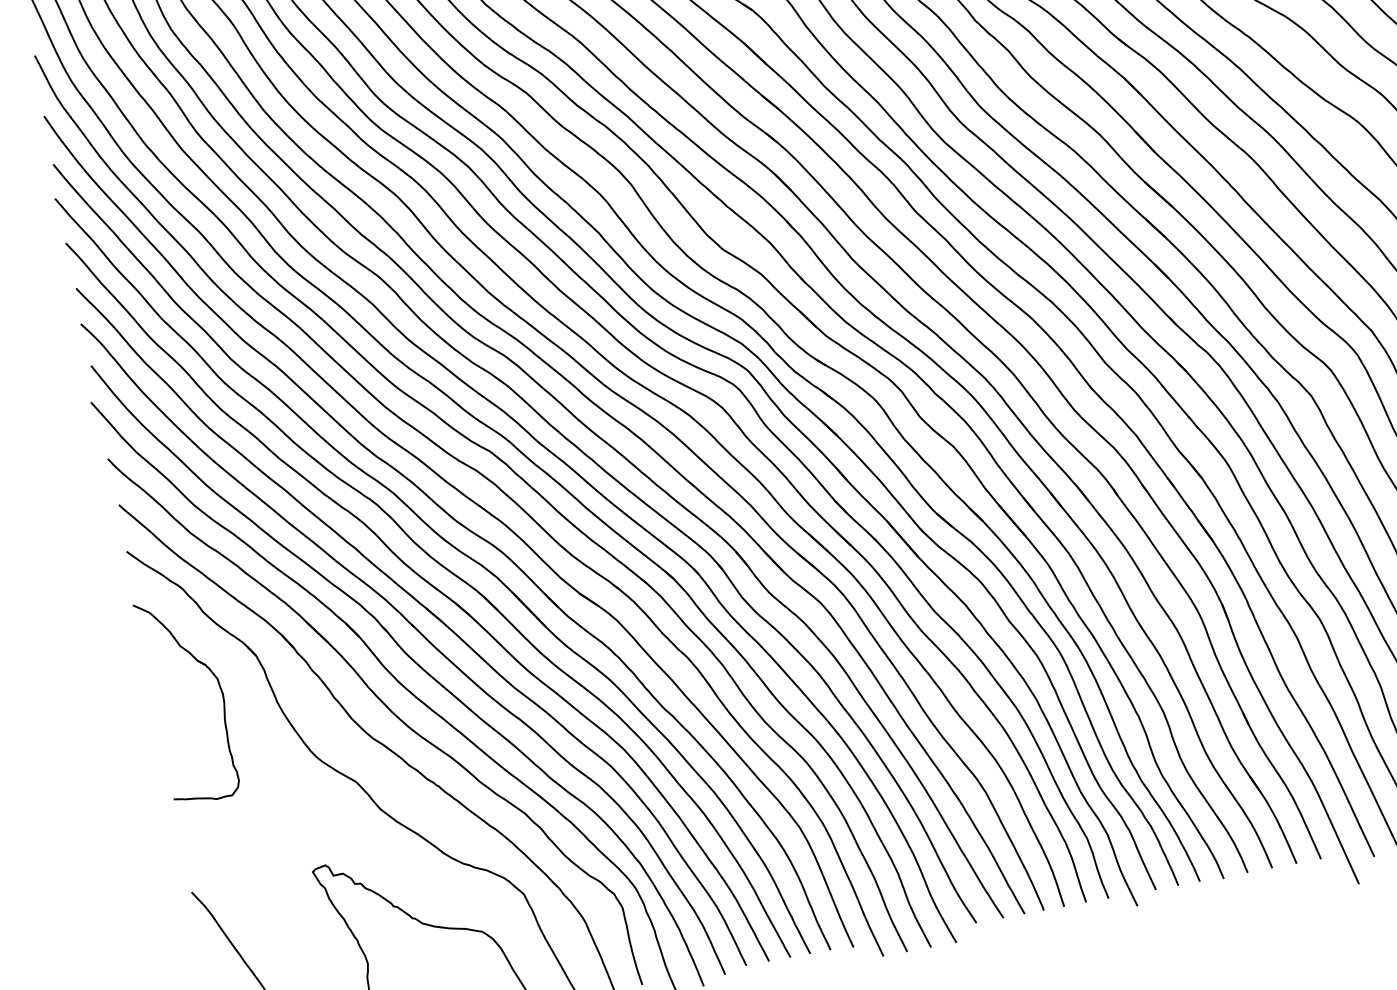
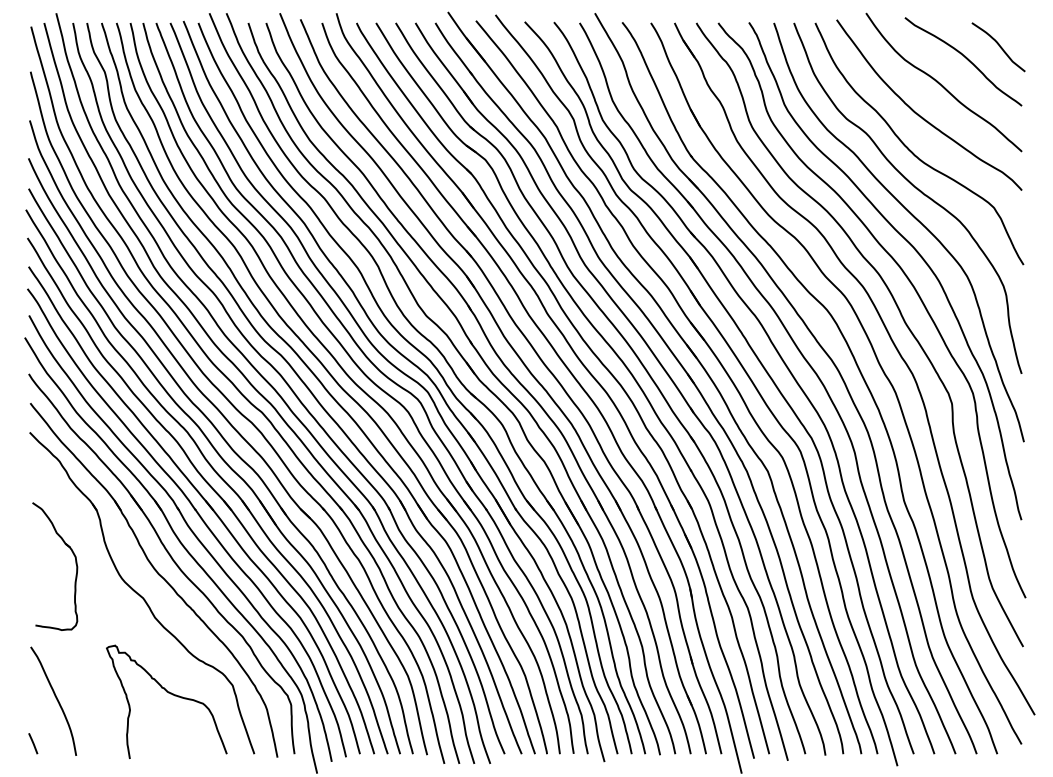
part: (219, 690) -> (75, 564), moved

